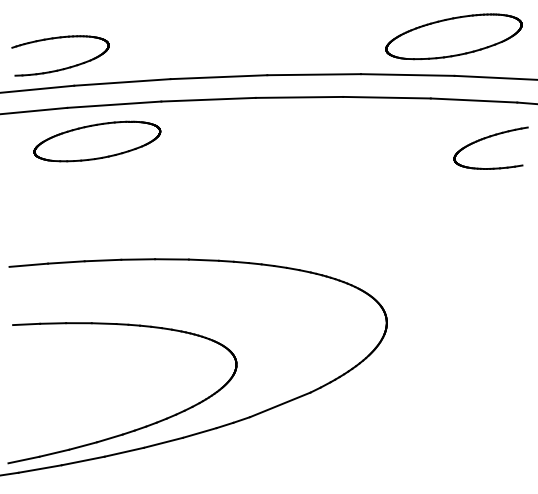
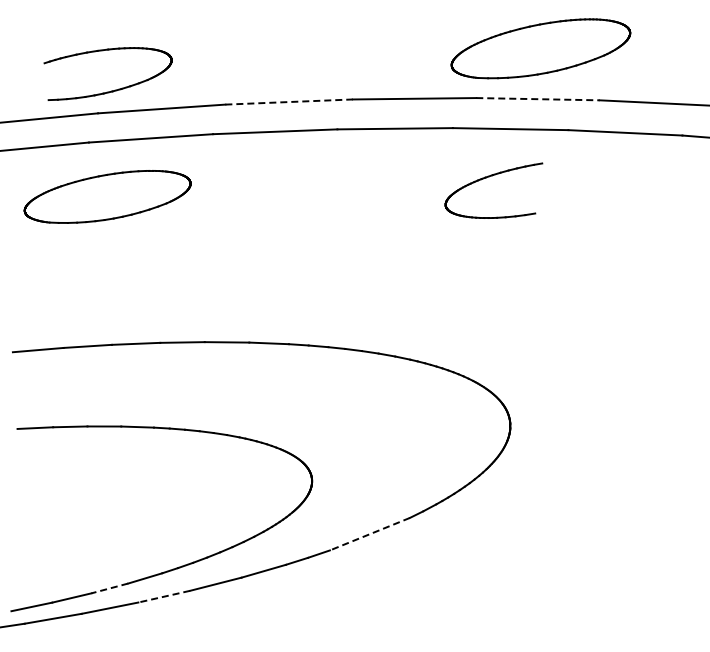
part: (453, 36) -> (540, 48), moved
part: (63, 68) -> (111, 90), moved
line: (407, 75) -> (537, 99), solid -> dashed
line: (219, 77) -> (289, 102), solid -> dashed
part: (487, 138) -> (489, 177), moved
part: (97, 141) -> (107, 196), moved
line: (279, 405) -> (369, 534), solid -> dashed
line: (82, 446) -> (109, 588), solid -> dashed
line: (124, 452) -> (164, 596), solid -> dashed

